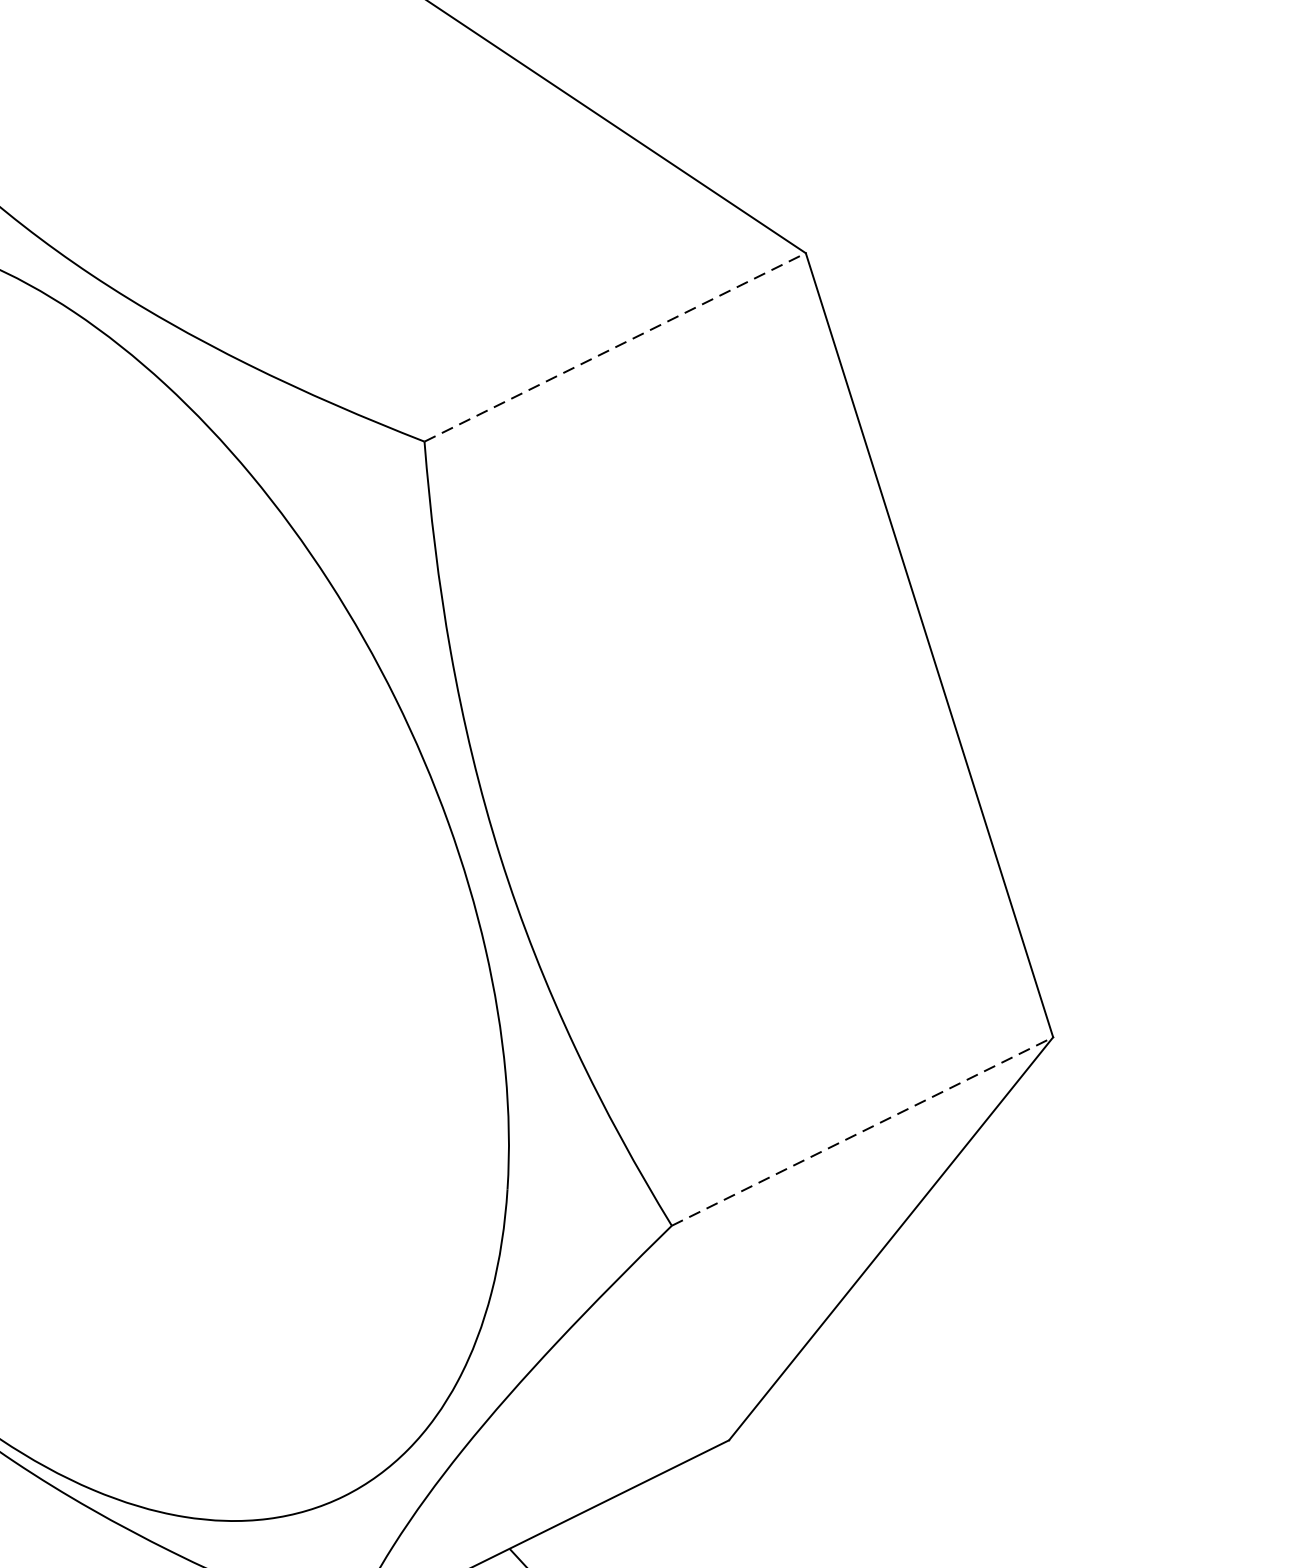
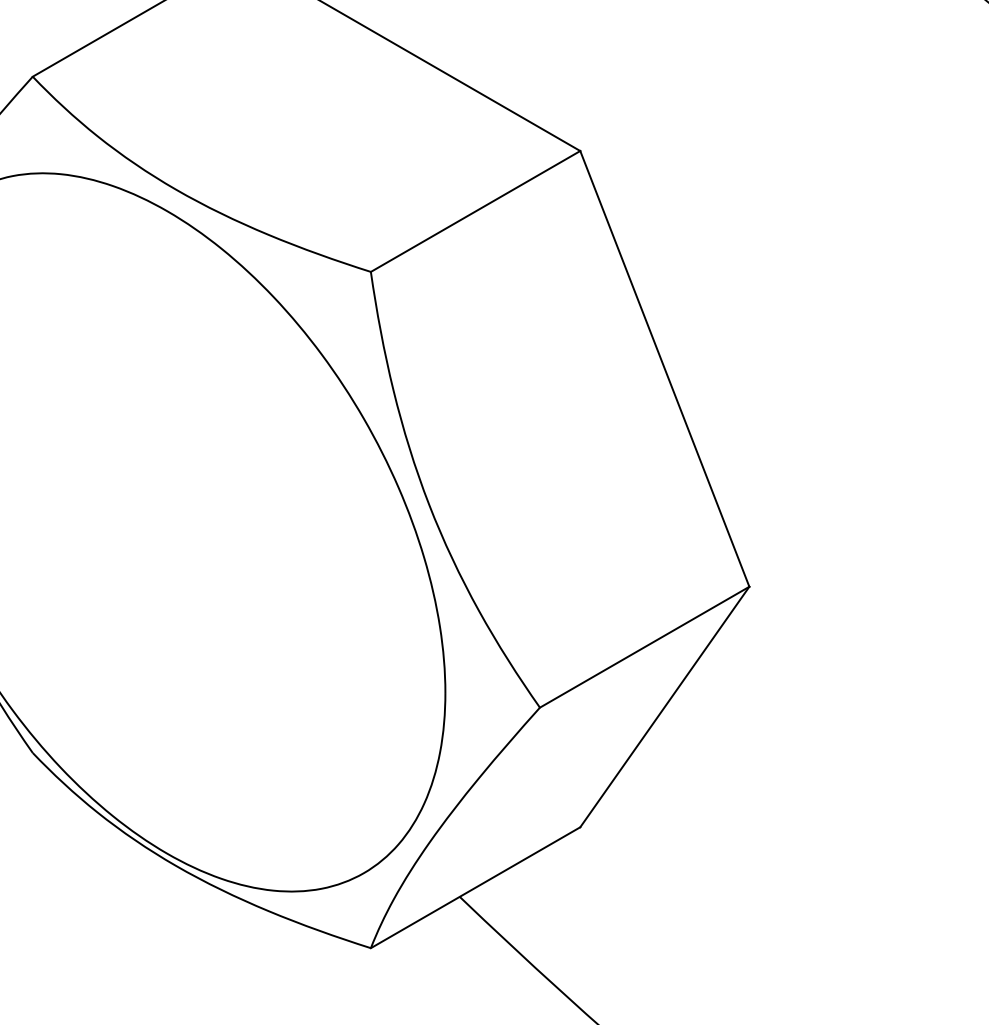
line: (615, 347) -> (475, 211), dashed -> solid
line: (862, 1132) -> (644, 647), dashed -> solid

